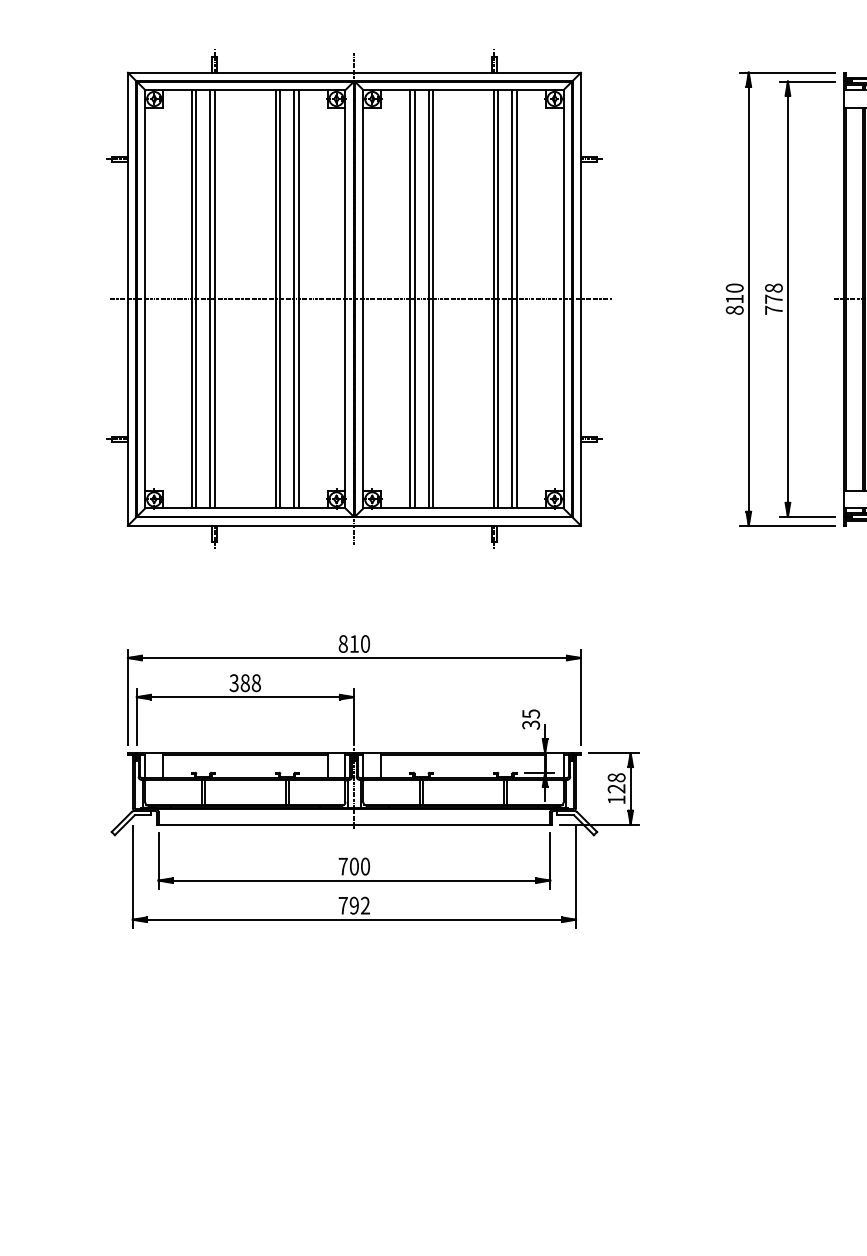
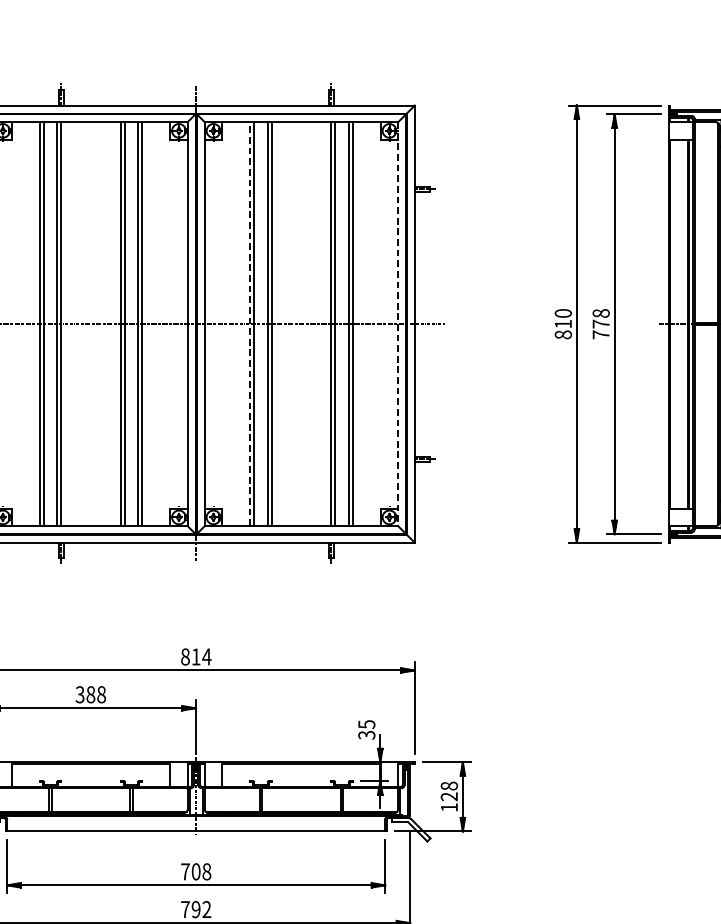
line: (410, 298) -> (250, 323), solid -> dashed
line: (563, 299) -> (398, 324), solid -> dashed
text: (365, 643) -> (206, 656), 810 -> 814
text: (365, 866) -> (206, 871), 700 -> 708

